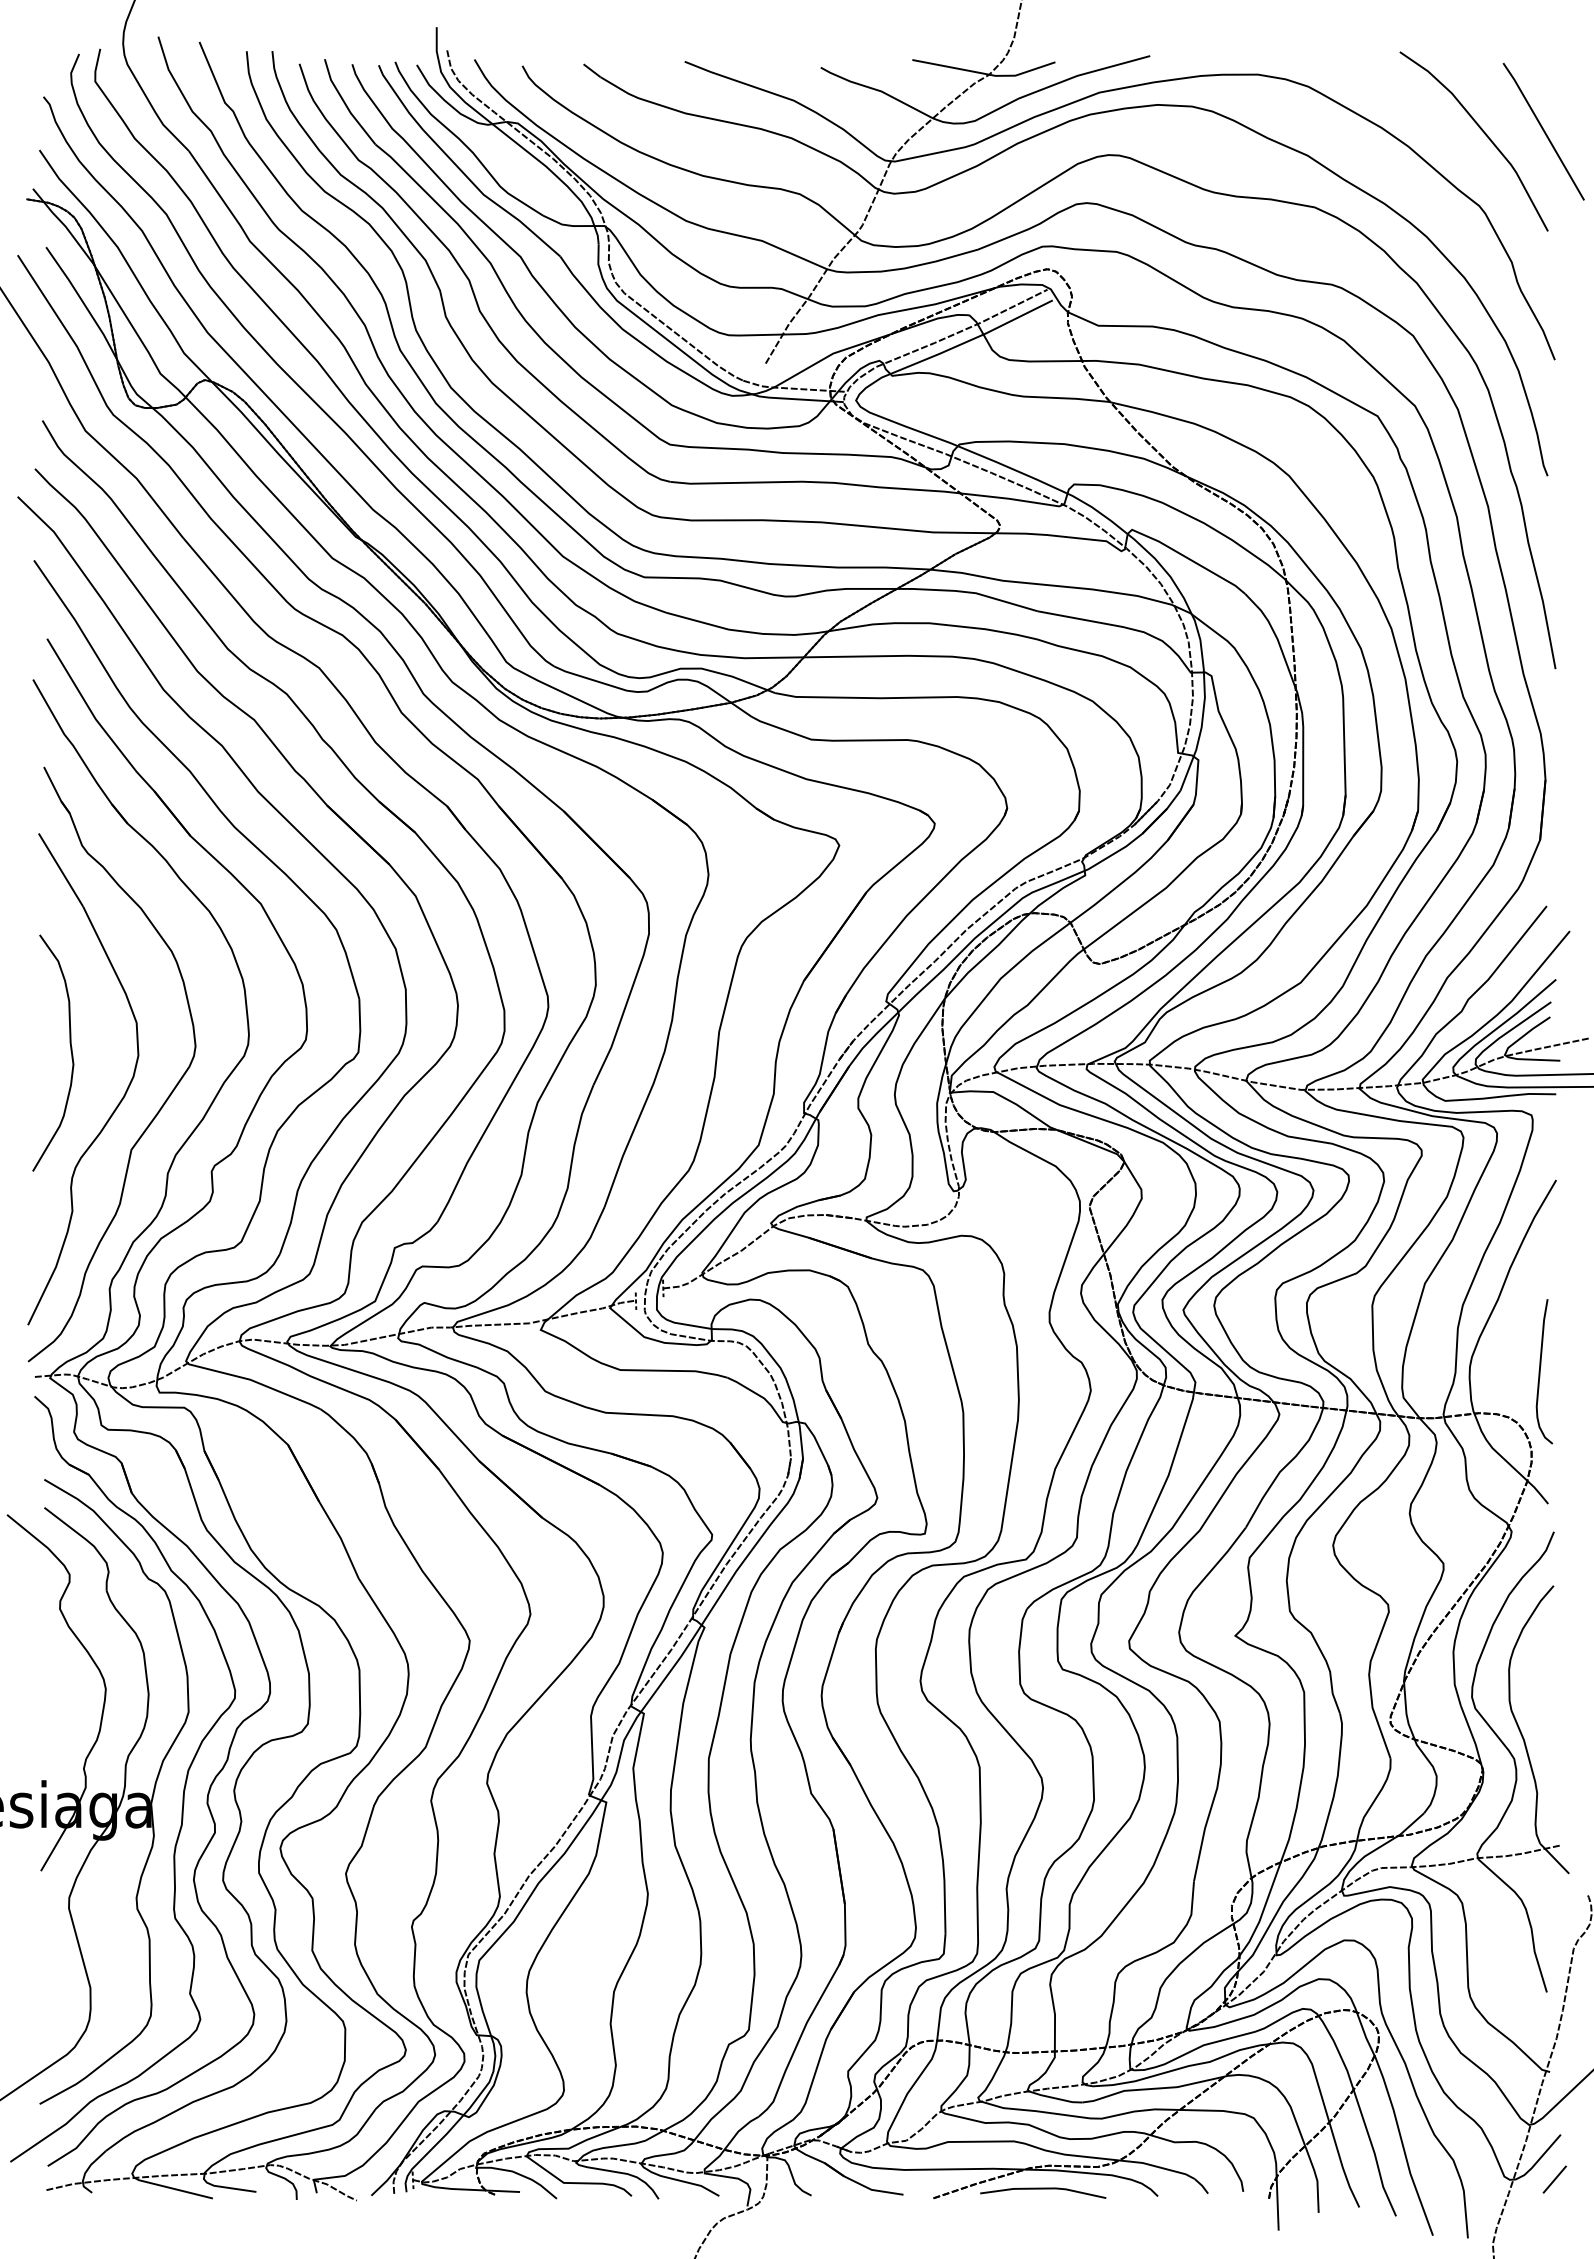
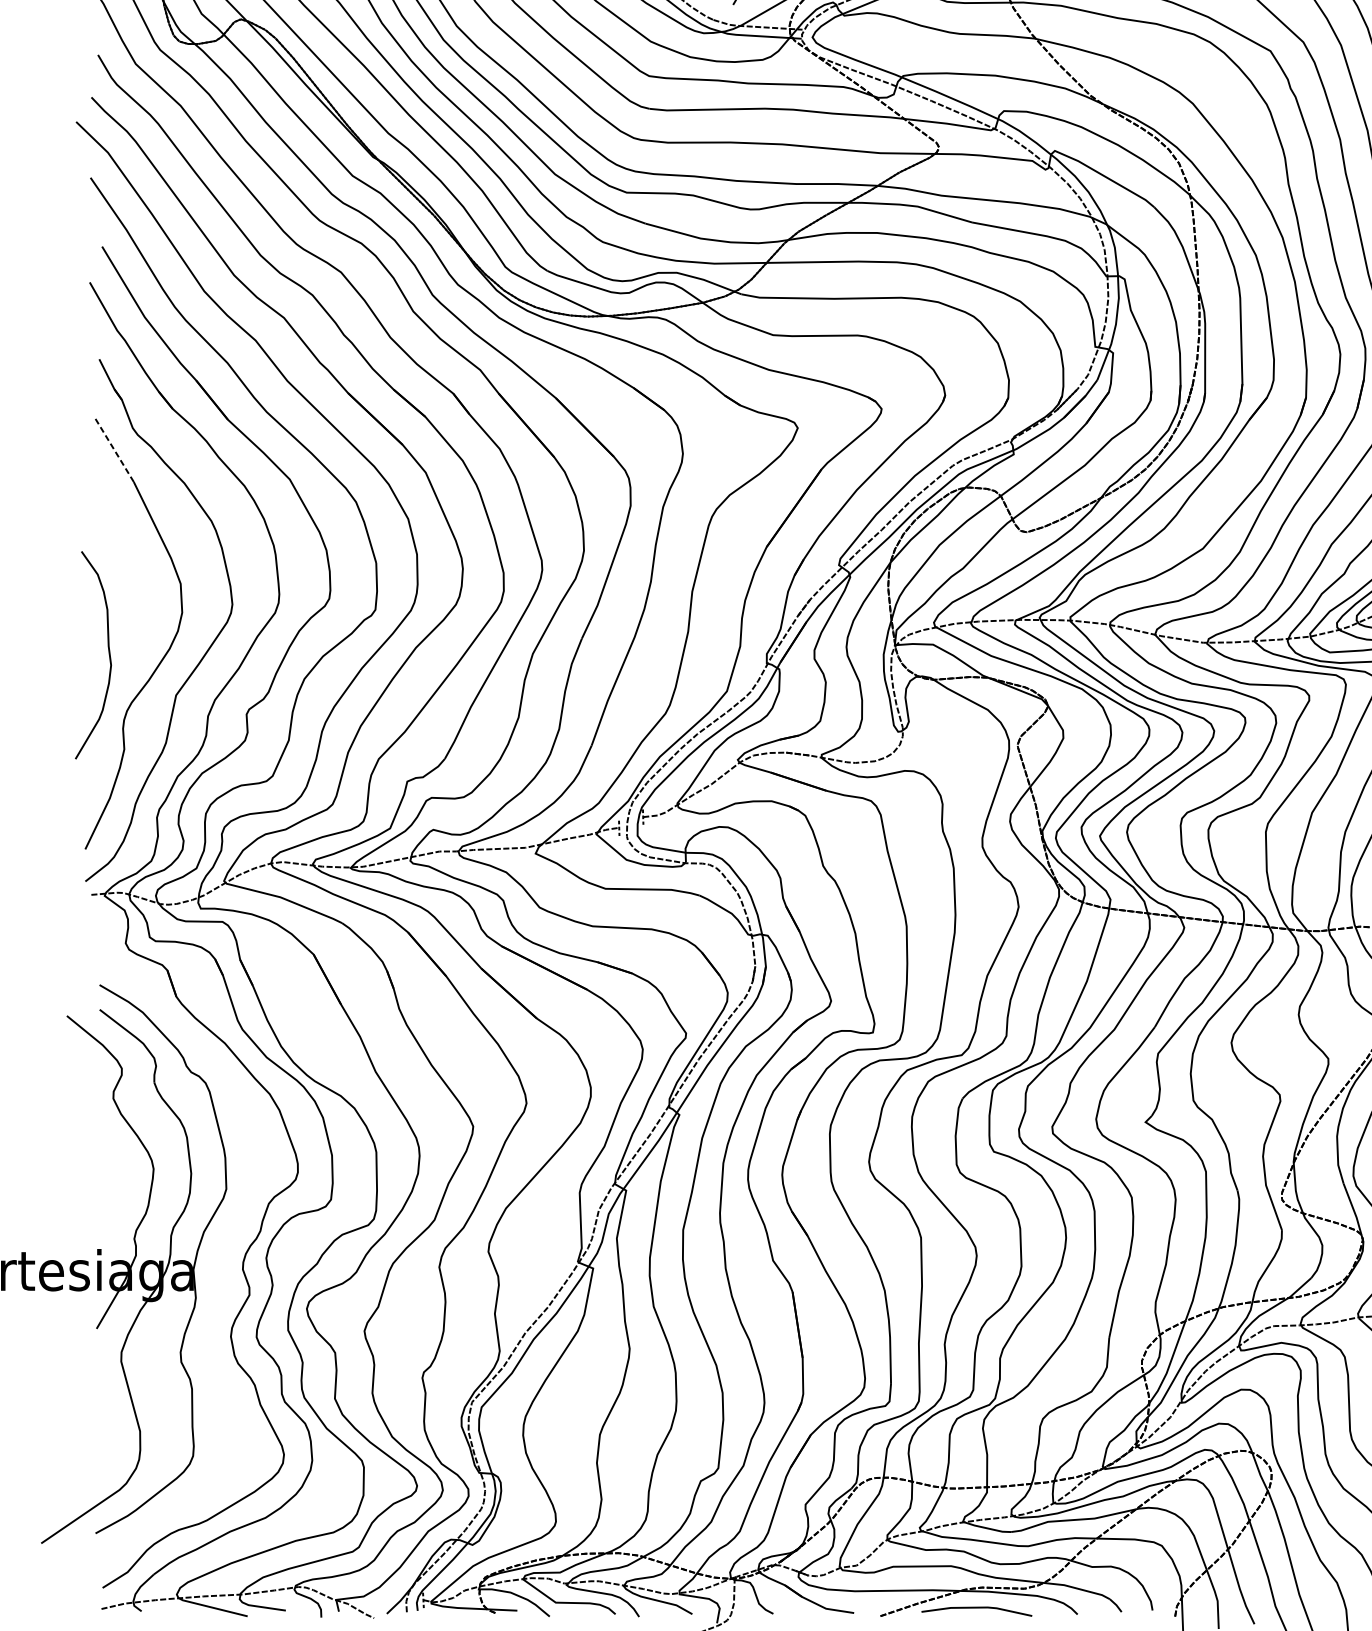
line: (61, 870) -> (114, 450), solid -> dashed
curve: (70, 1051) -> (108, 653), moved
part: (183, 1788) -> (221, 1256), removed

